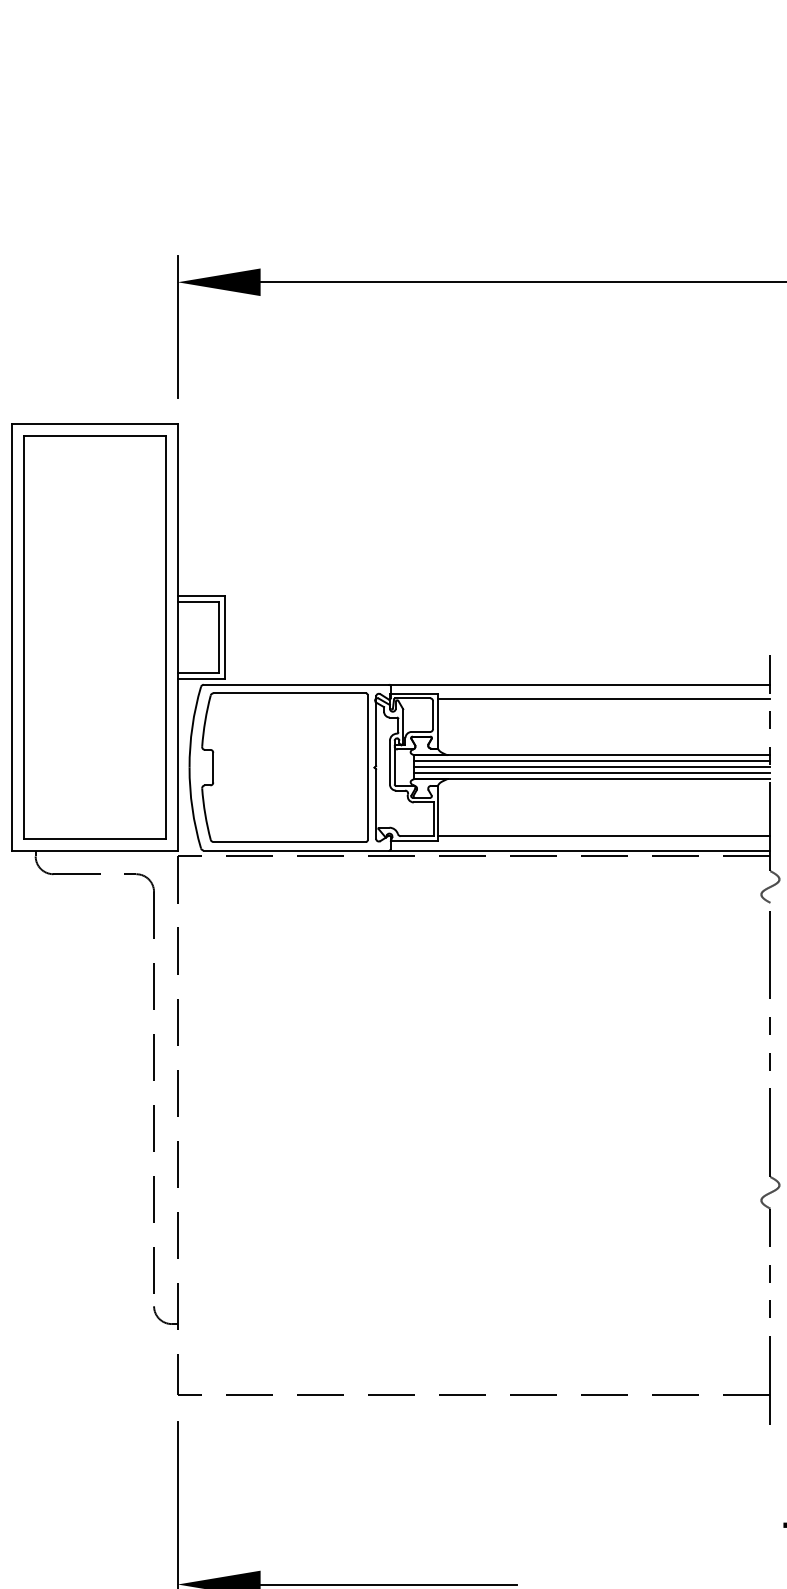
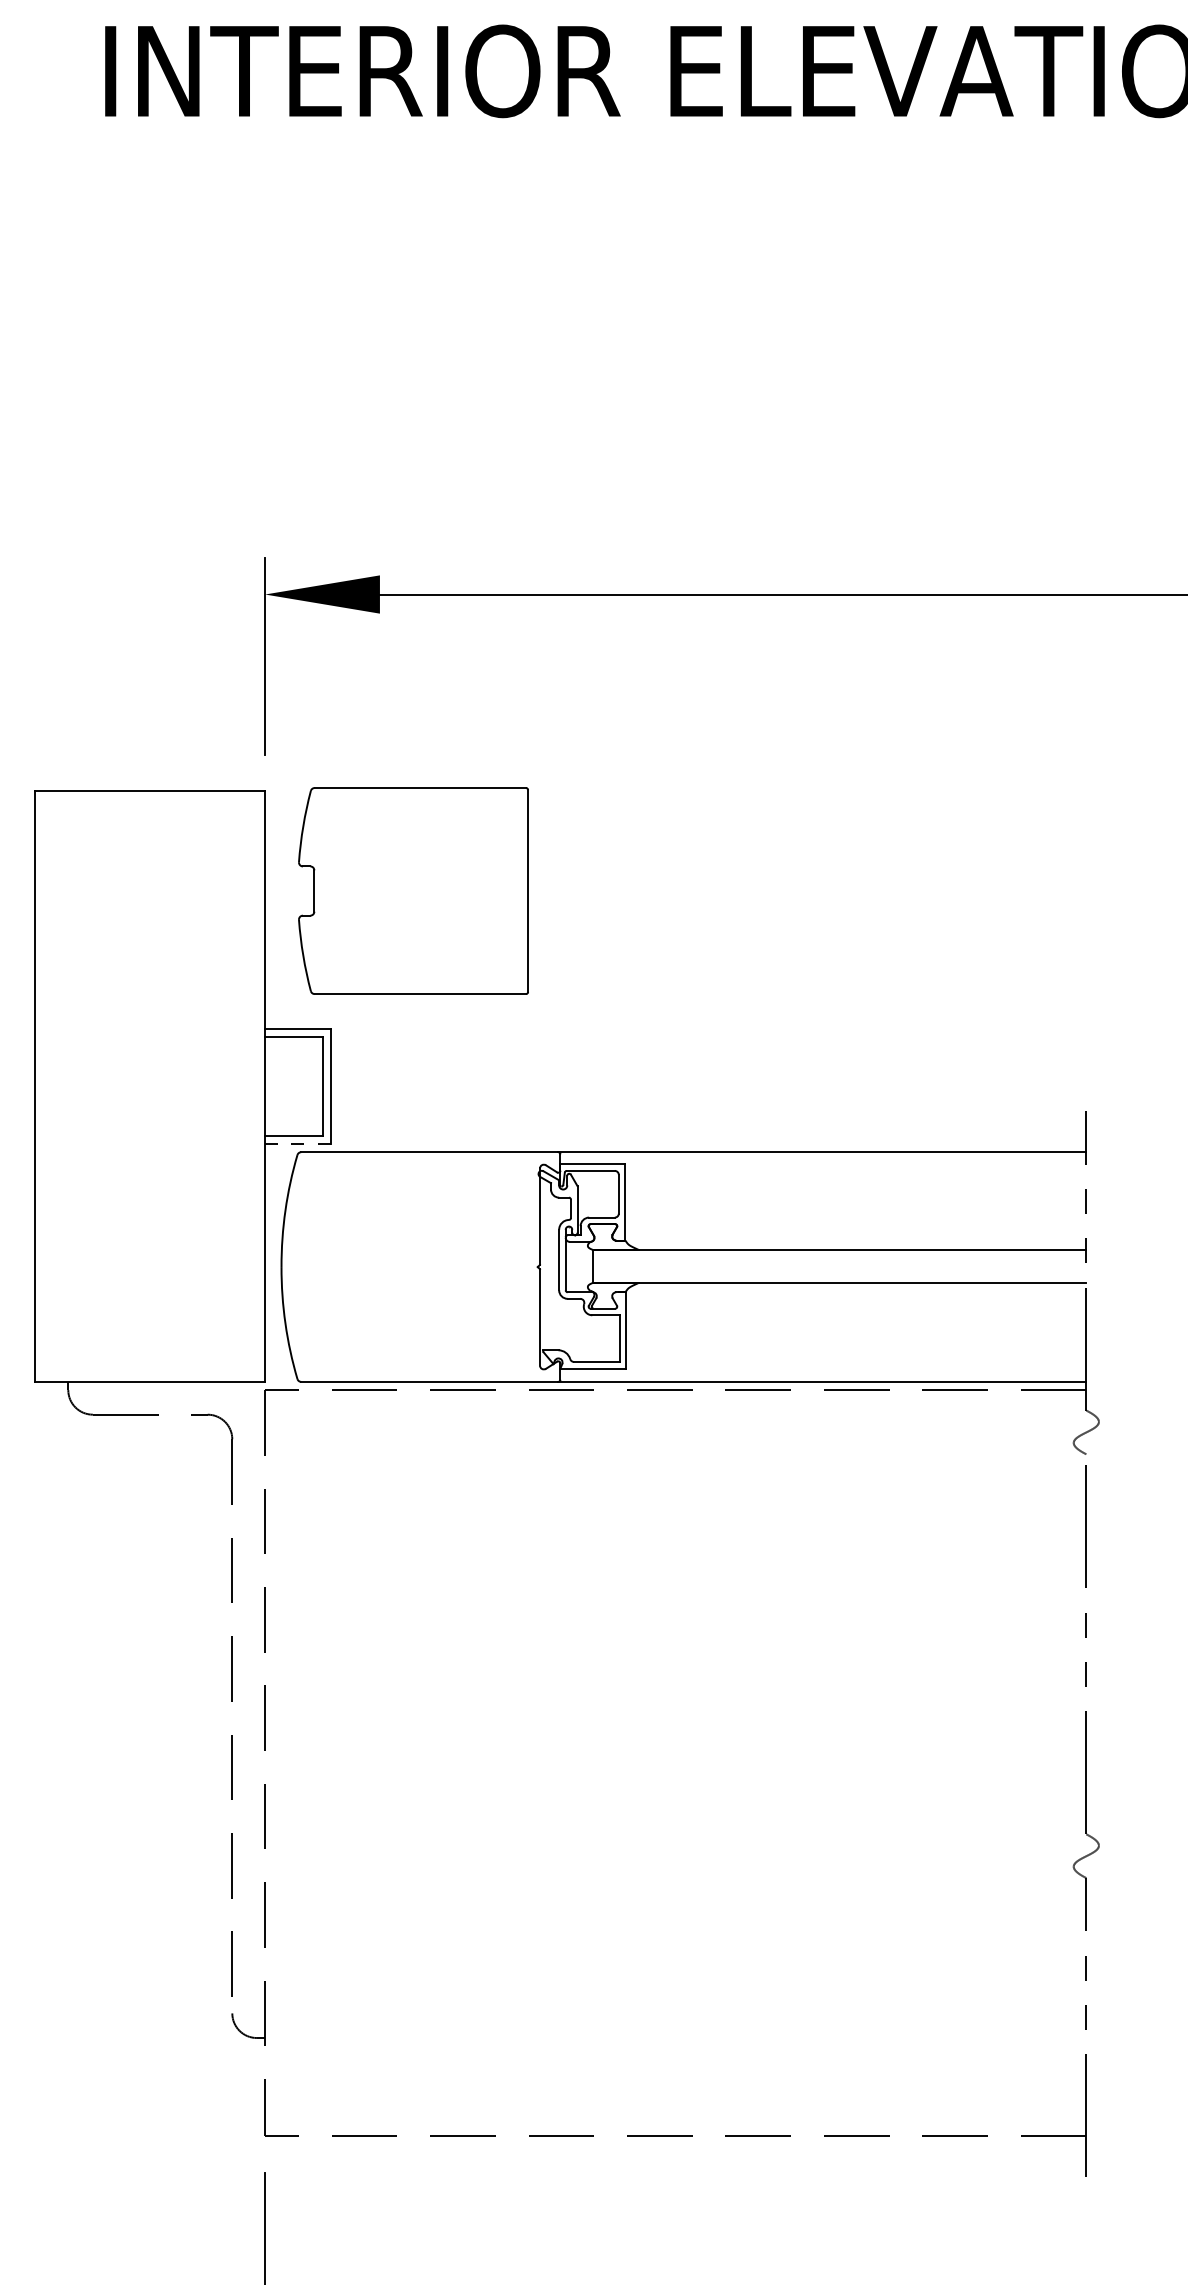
part: (95, 637) -> (150, 1086), removed
line: (201, 679) -> (297, 1144), solid -> dashed
line: (603, 699) -> (855, 1172), removed
line: (592, 761) -> (839, 1258), removed
part: (284, 767) -> (413, 890), moved
line: (592, 767) -> (839, 1266), removed
line: (592, 773) -> (839, 1274), removed
line: (604, 835) -> (856, 1361), removed

